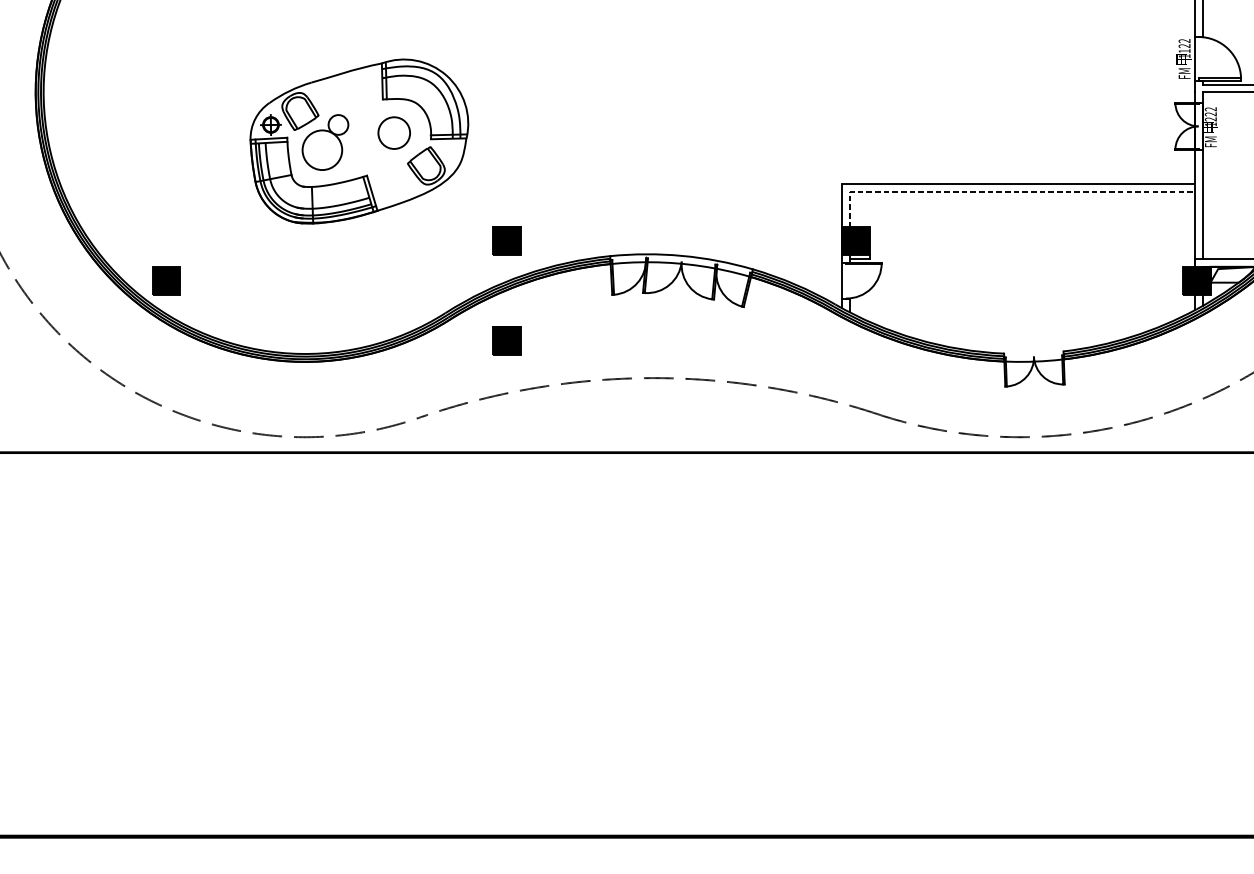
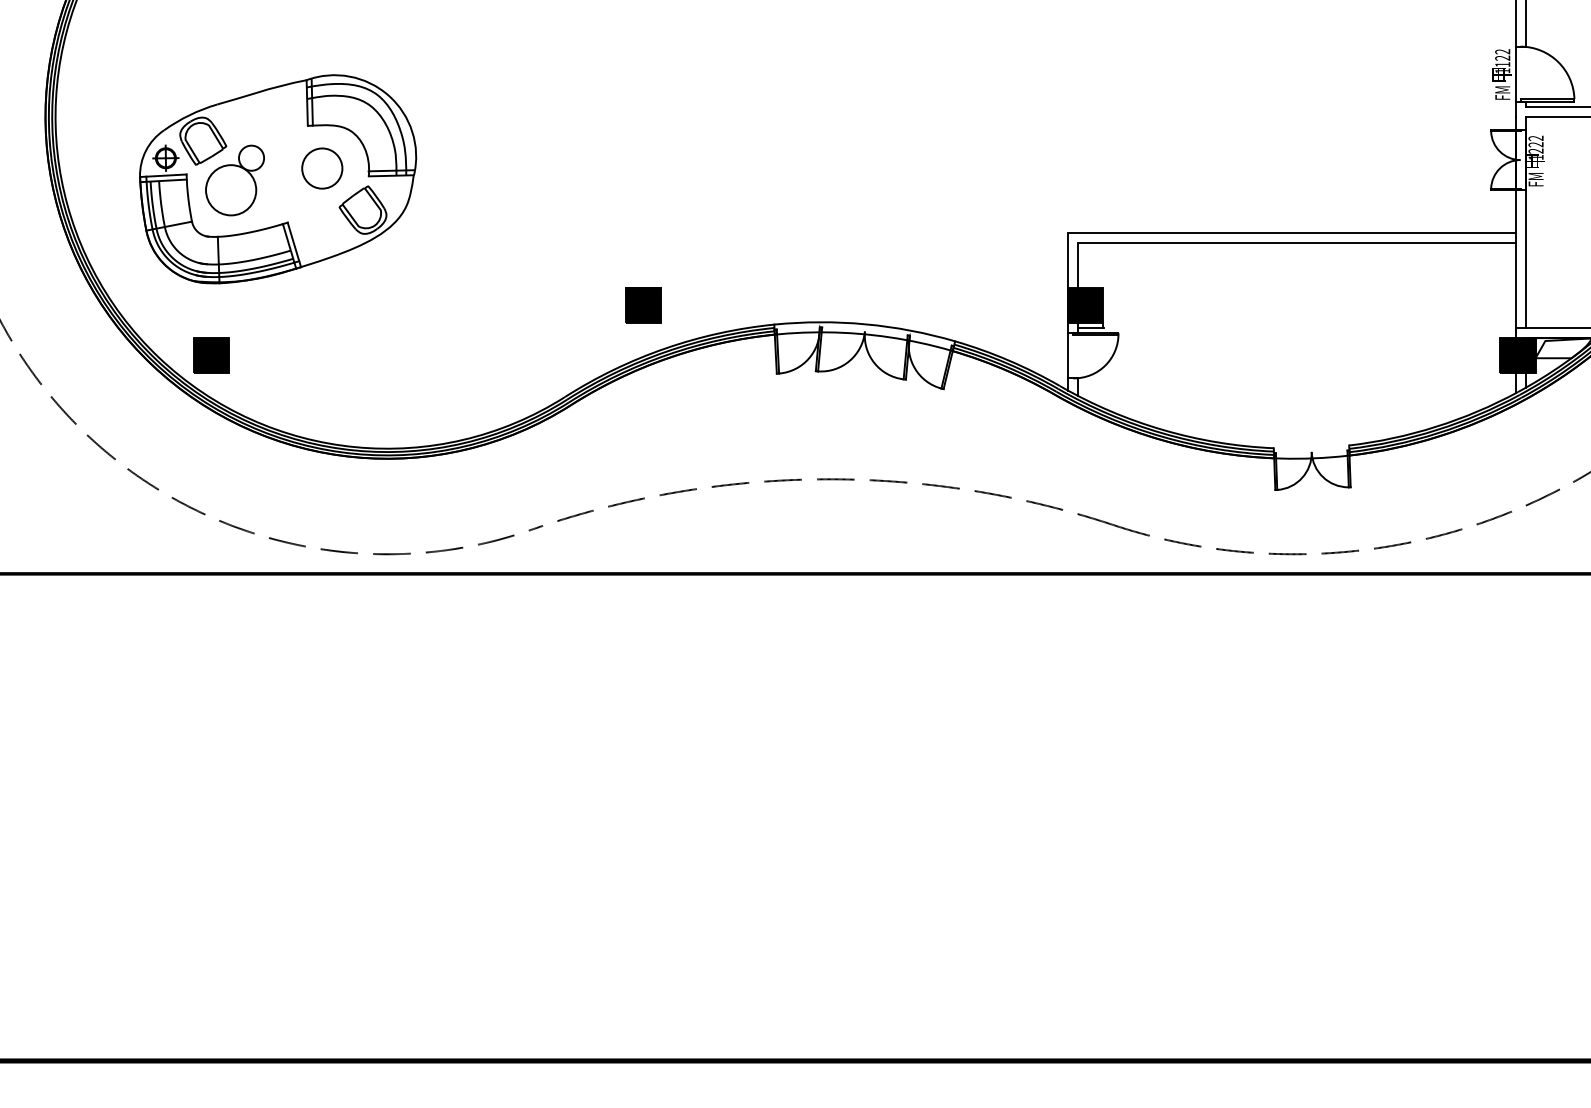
part: (359, 141) -> (278, 179), moved
line: (1003, 191) -> (1273, 242), dashed -> solid
part: (507, 341) -> (643, 432), removed

